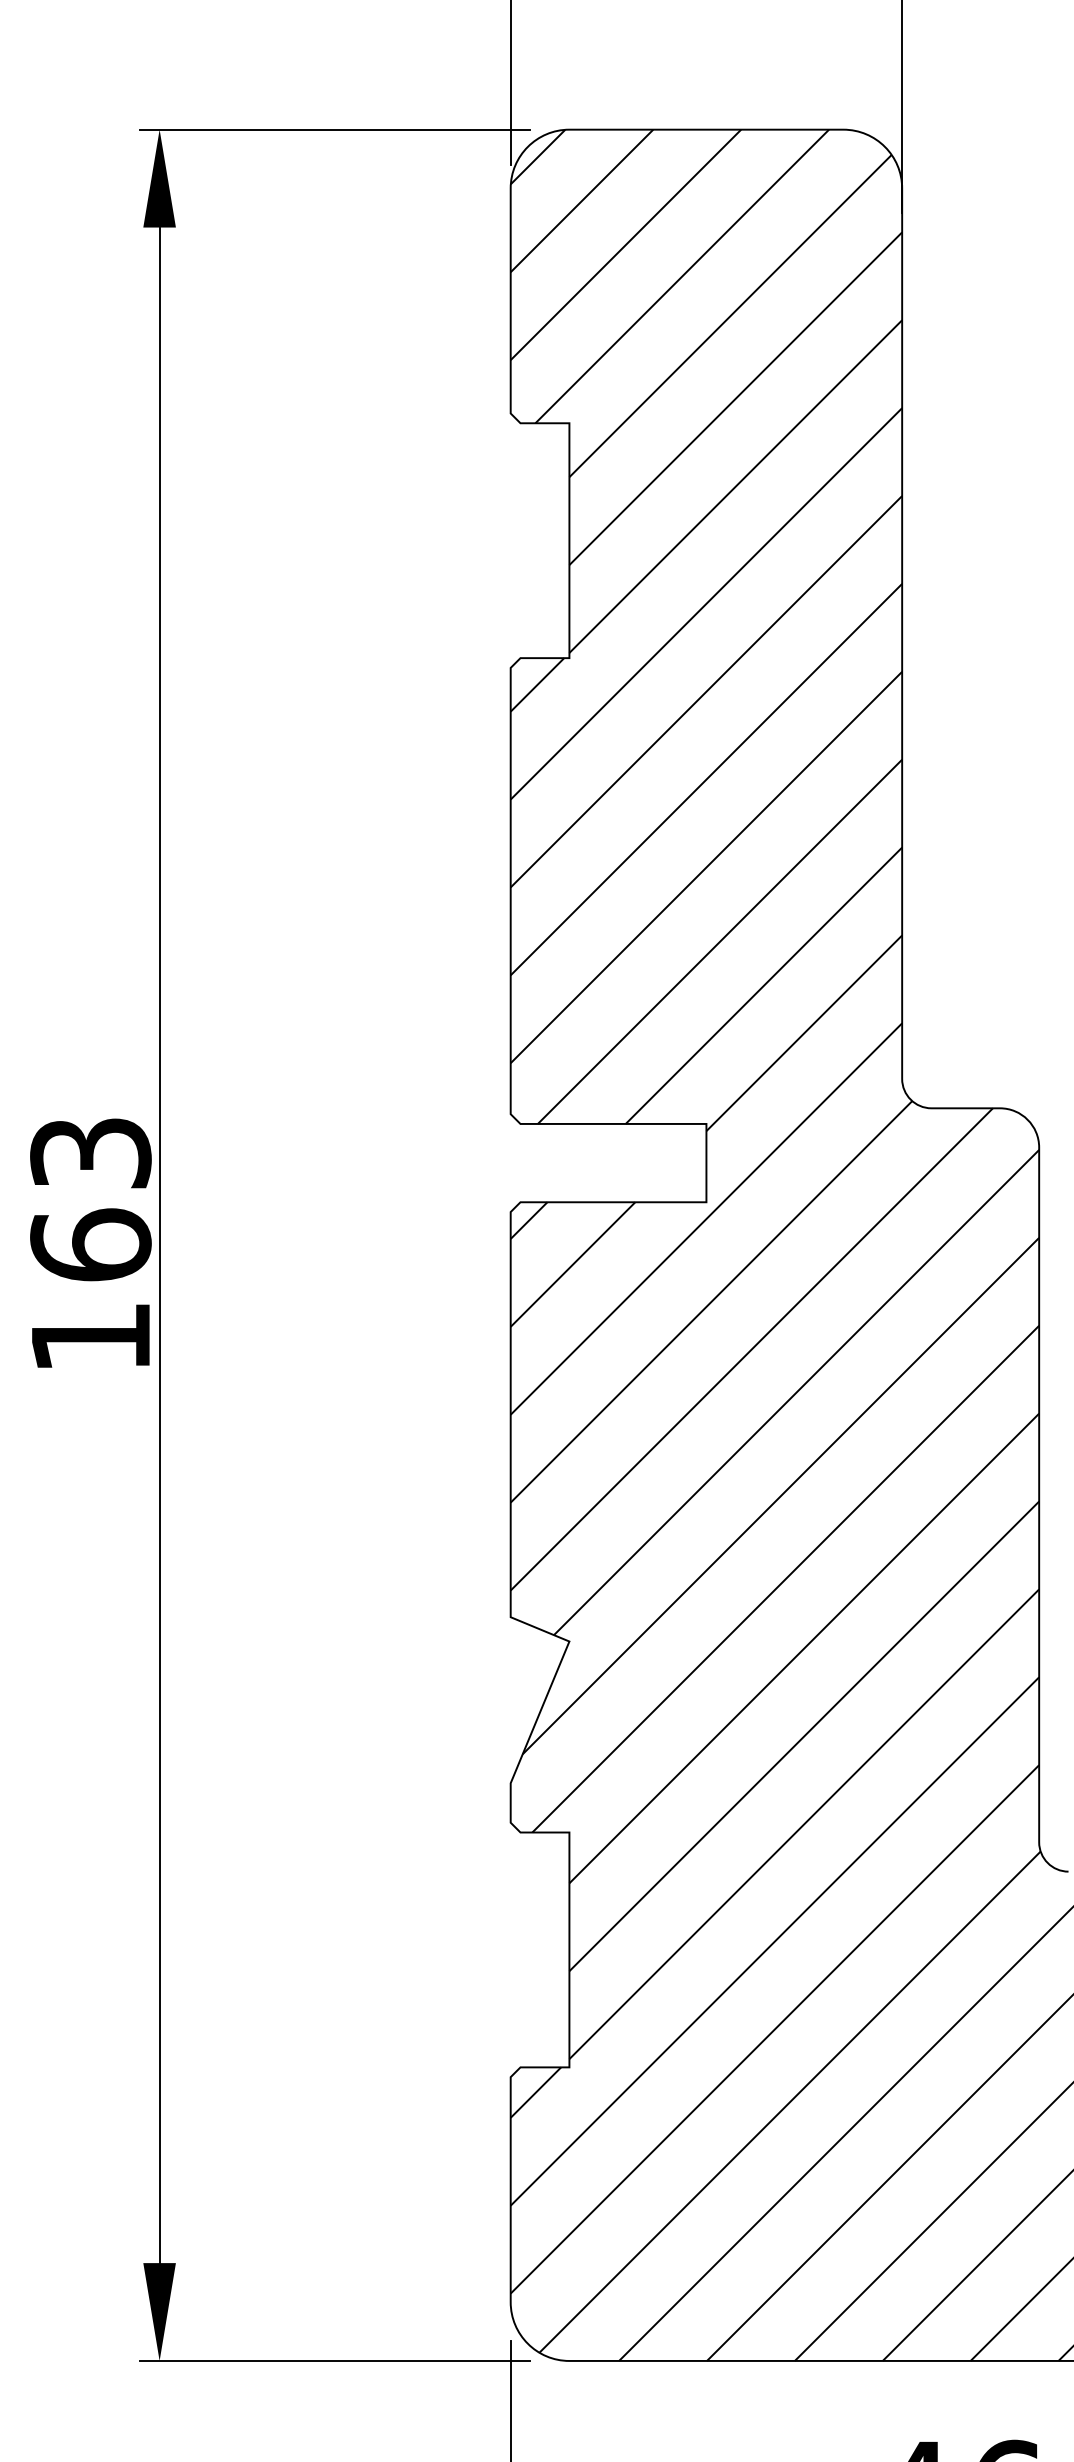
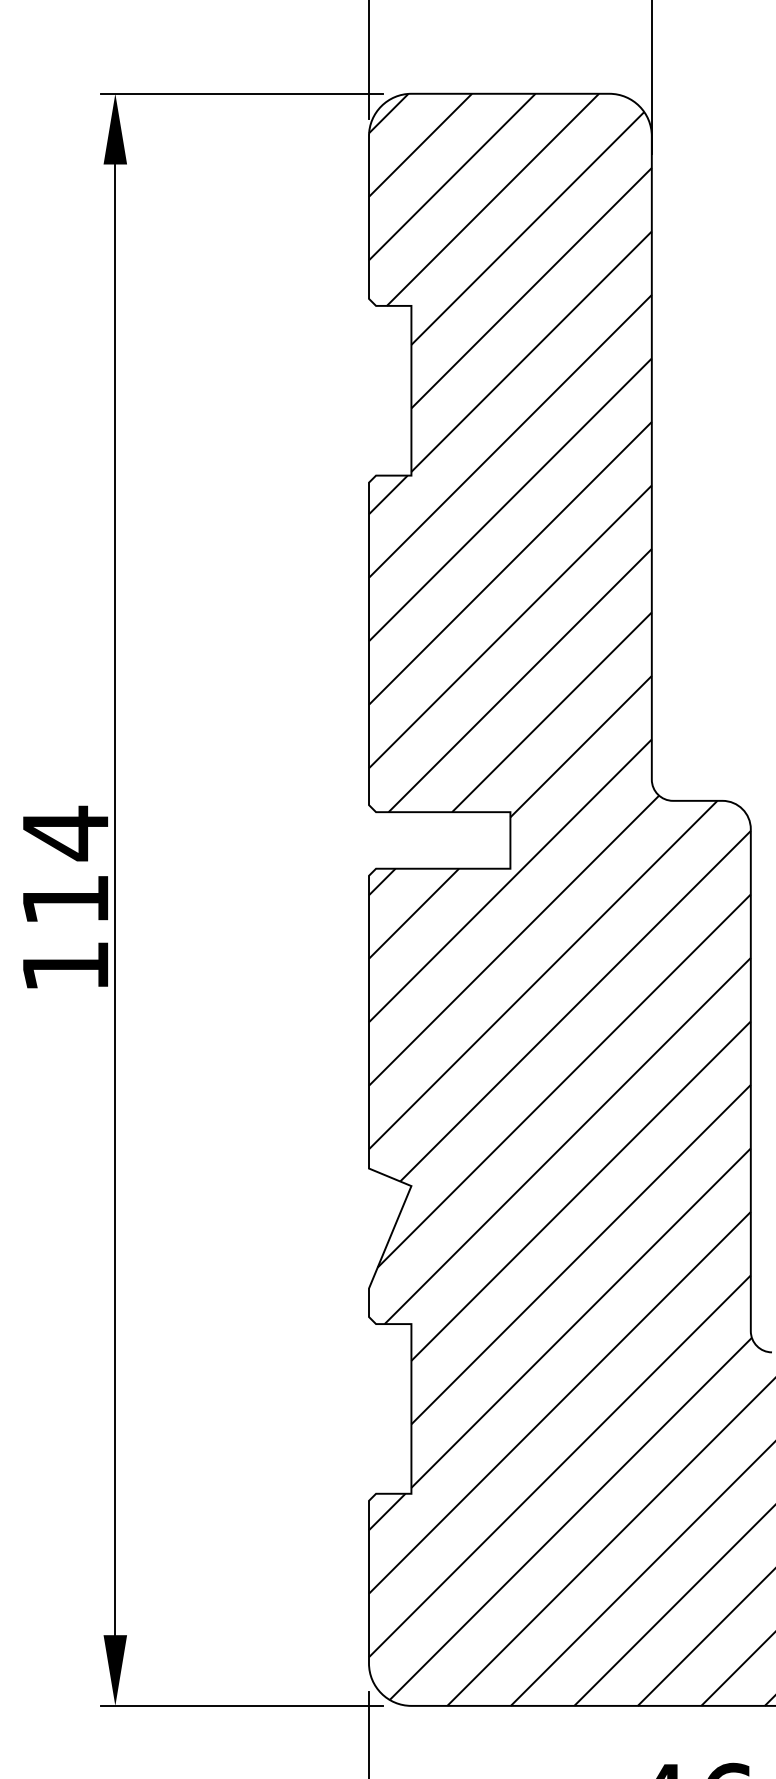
text: (90, 1198) -> (65, 866), 163 -> 114

